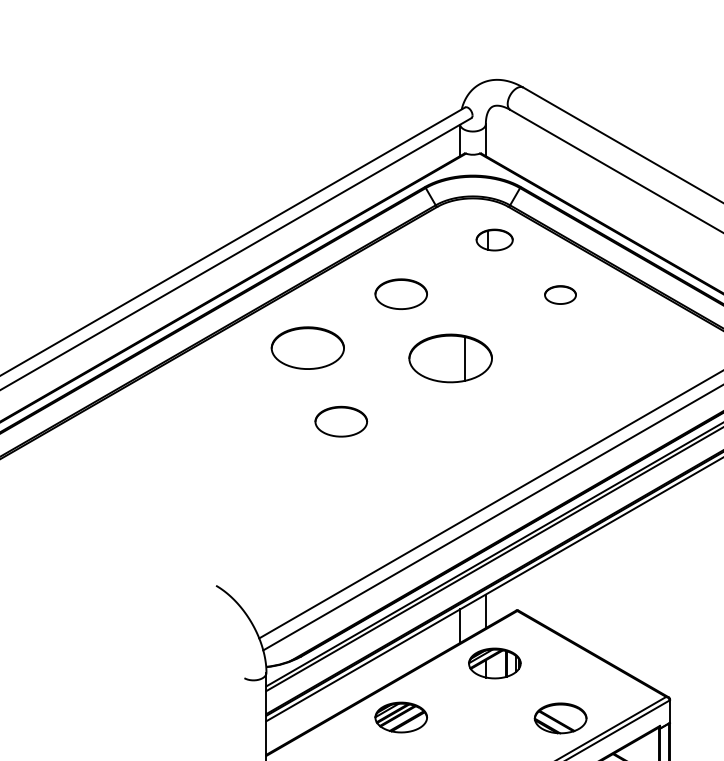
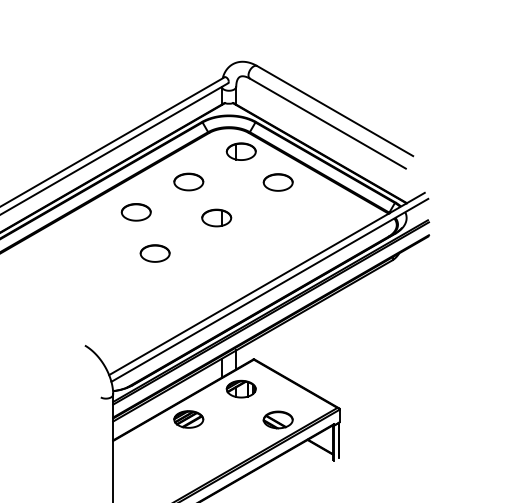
part: (493, 239) -> (240, 151), size x1.43
part: (559, 295) -> (277, 182), size x1.67
part: (306, 348) -> (135, 212), size x0.71
part: (450, 357) -> (216, 217), size x0.62

